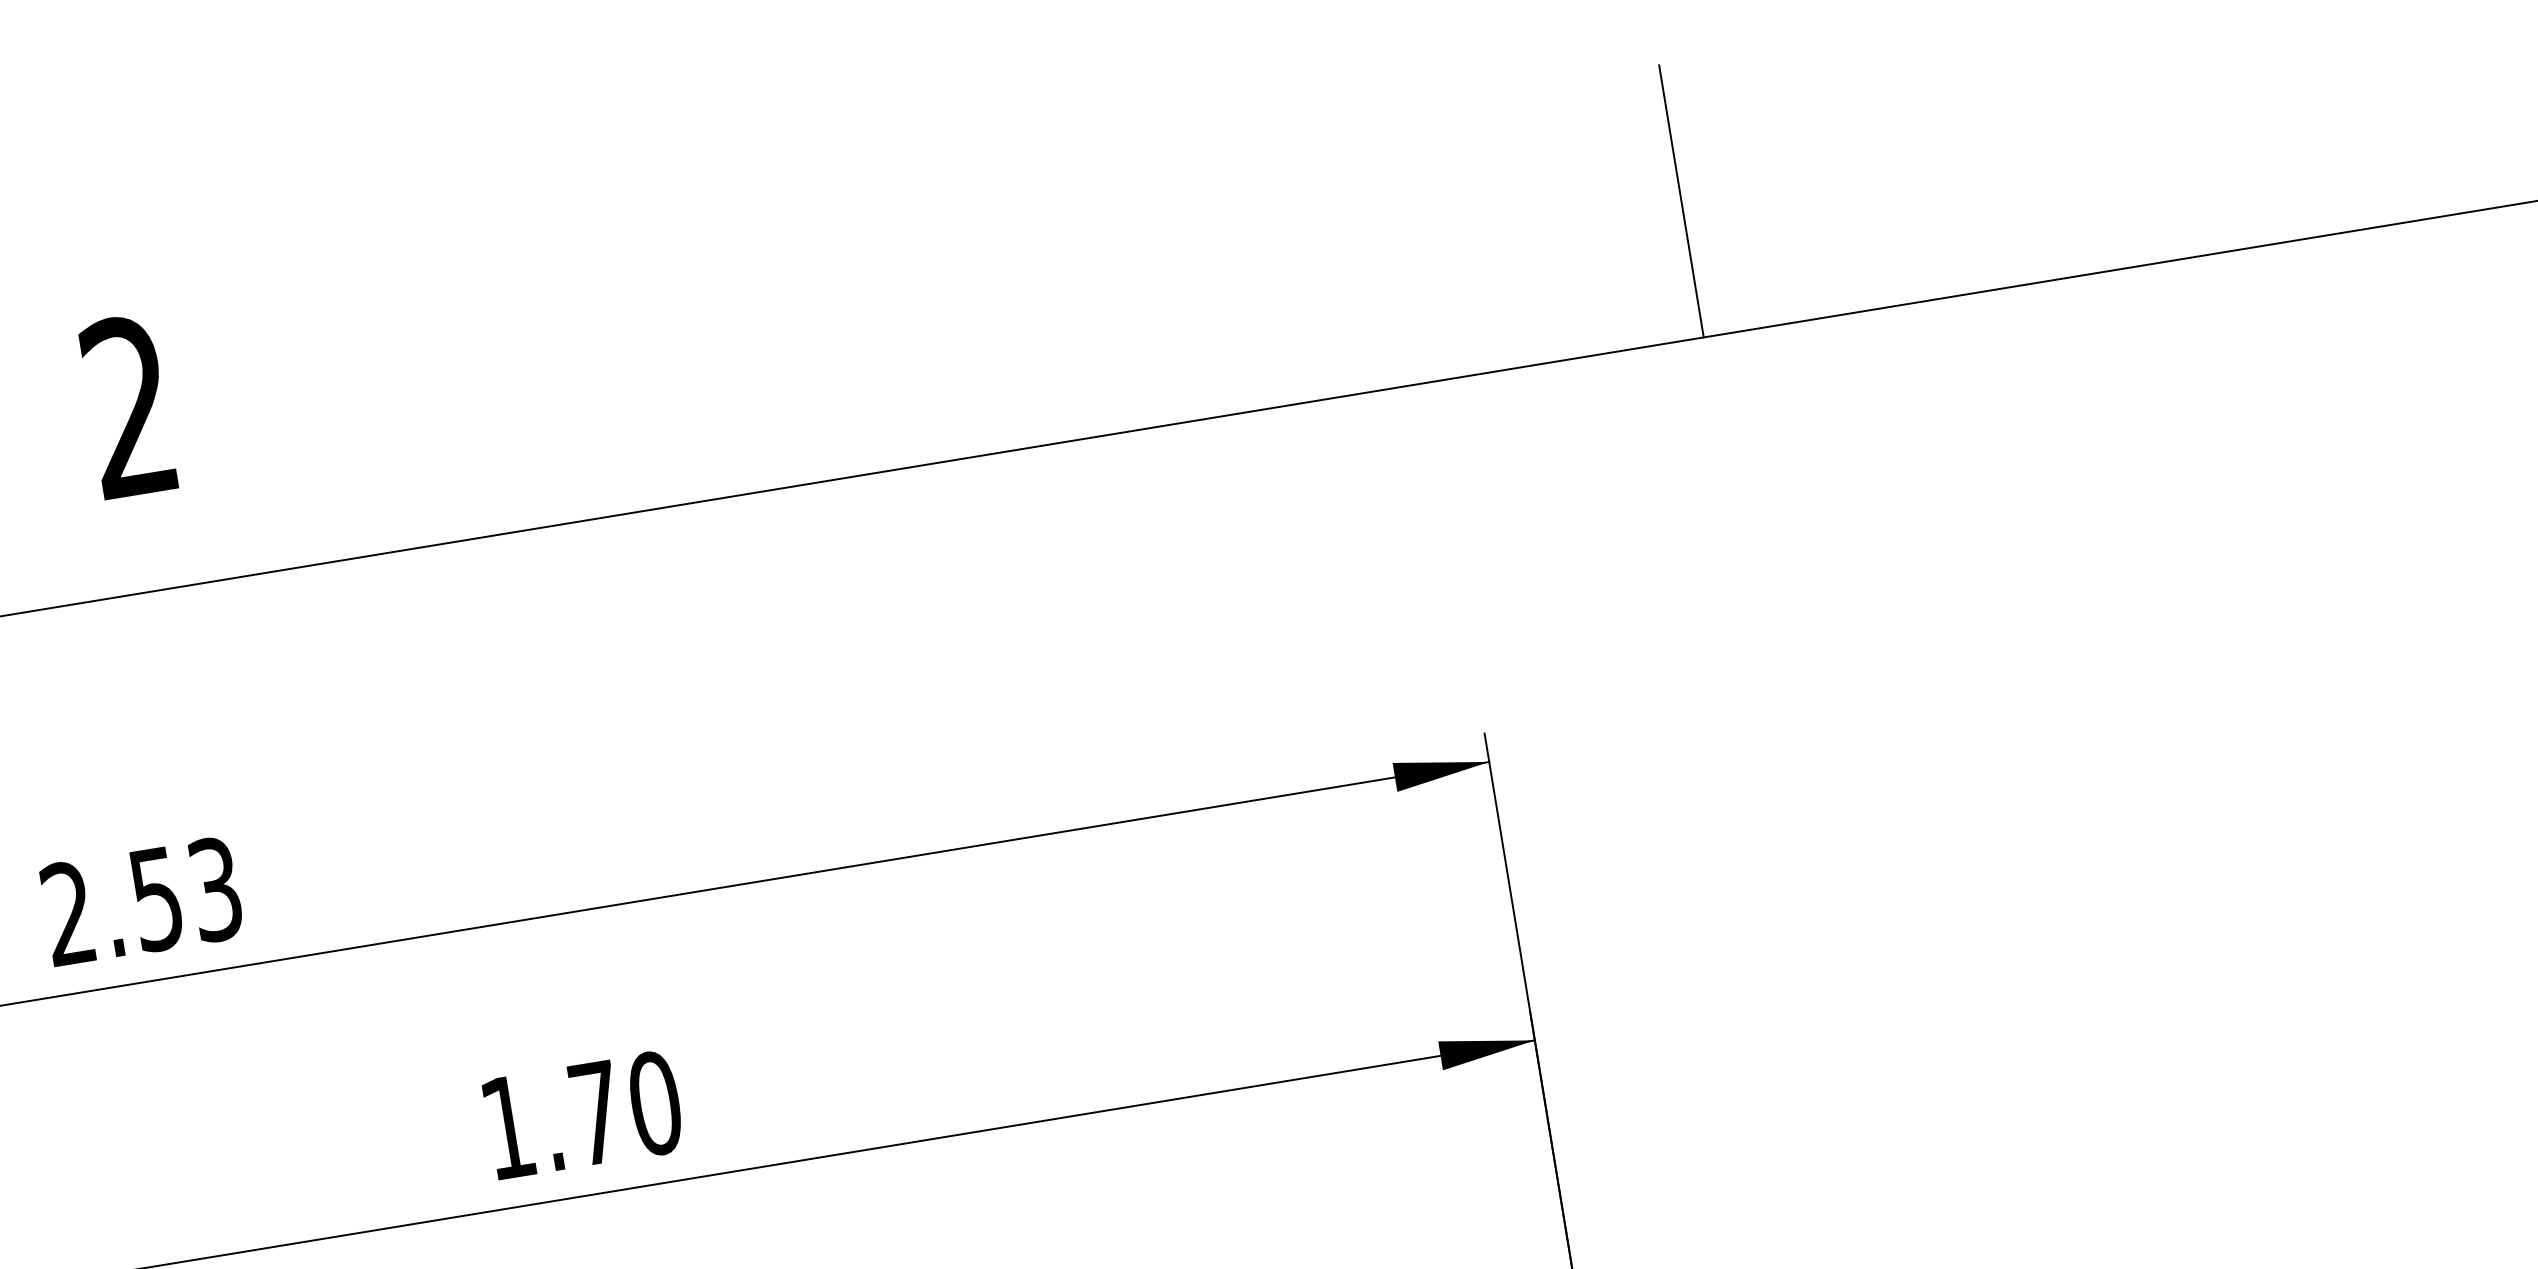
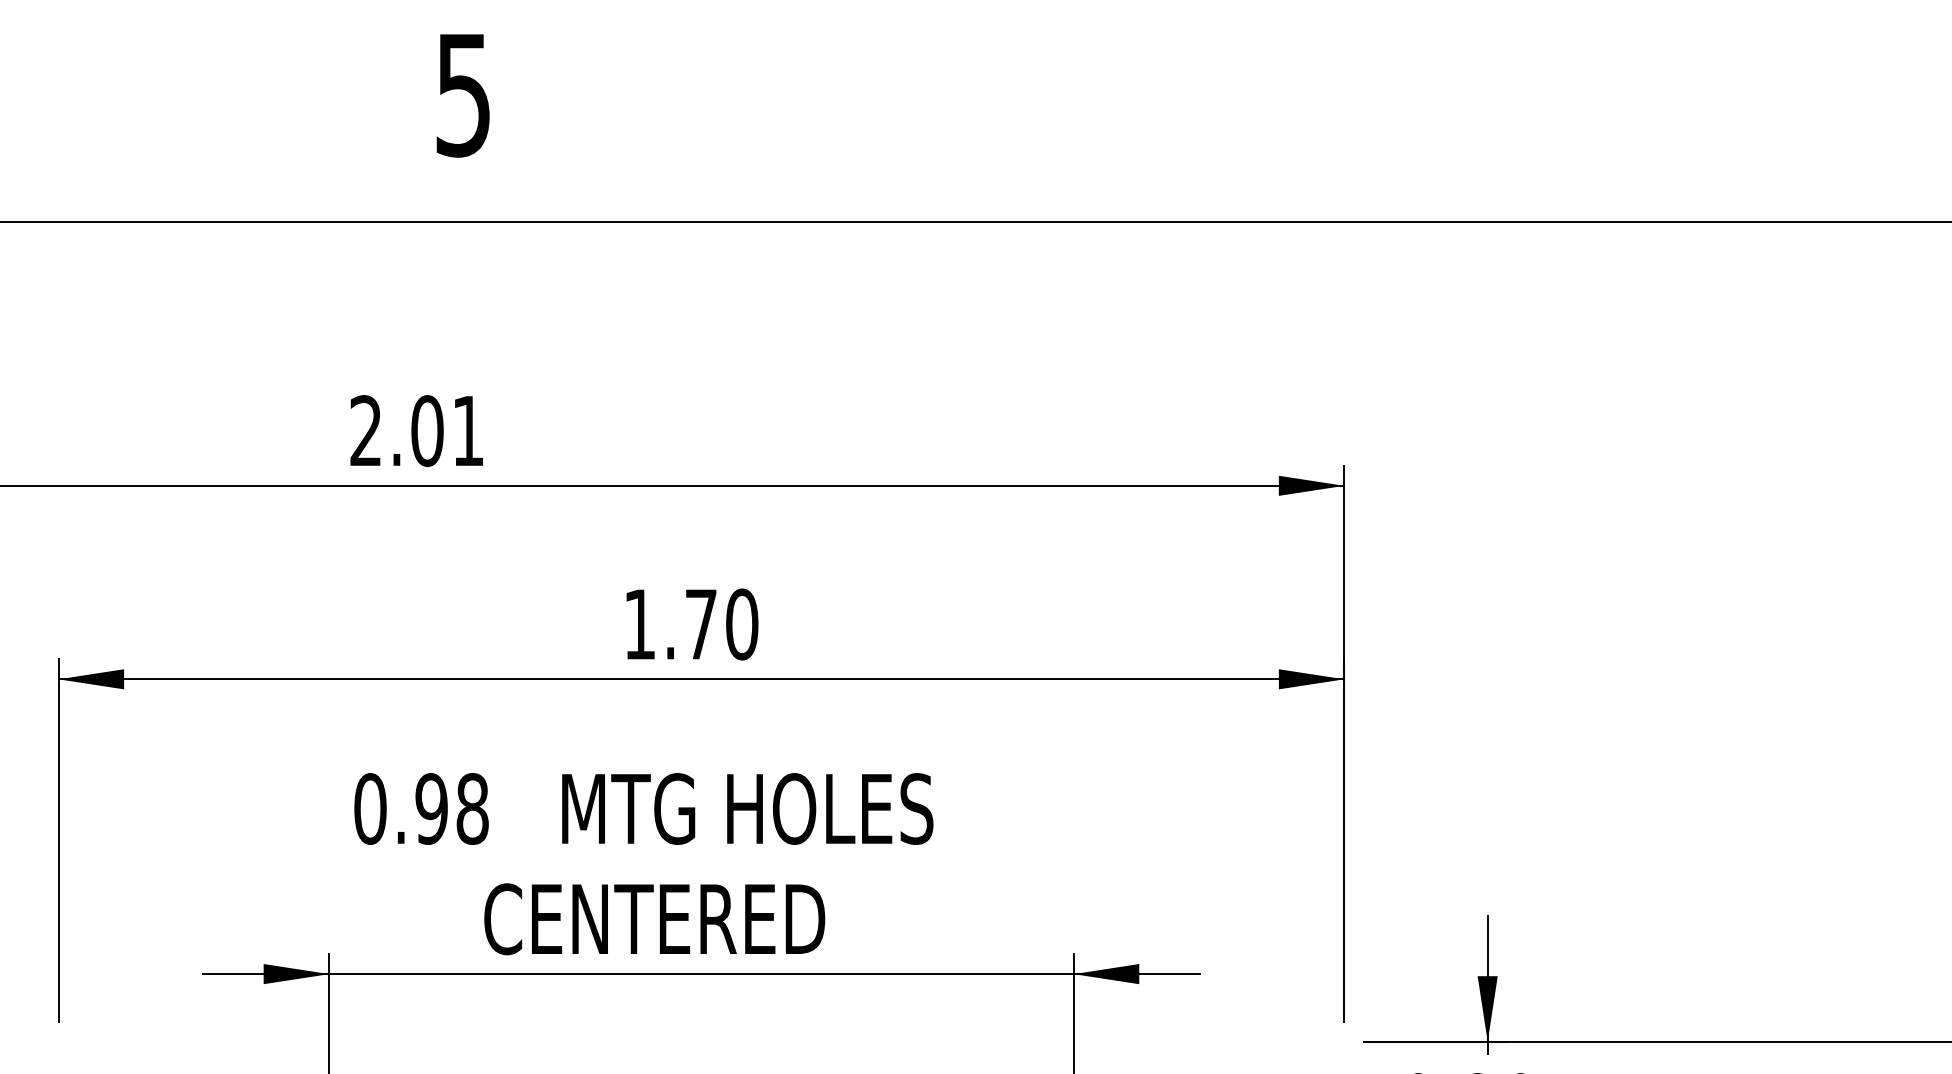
line: (1681, 201) -> (1536, 127), removed
text: (127, 406) -> (462, 94), 2 -> 5
text: (185, 893) -> (447, 430), 2.53 -> 2.01

